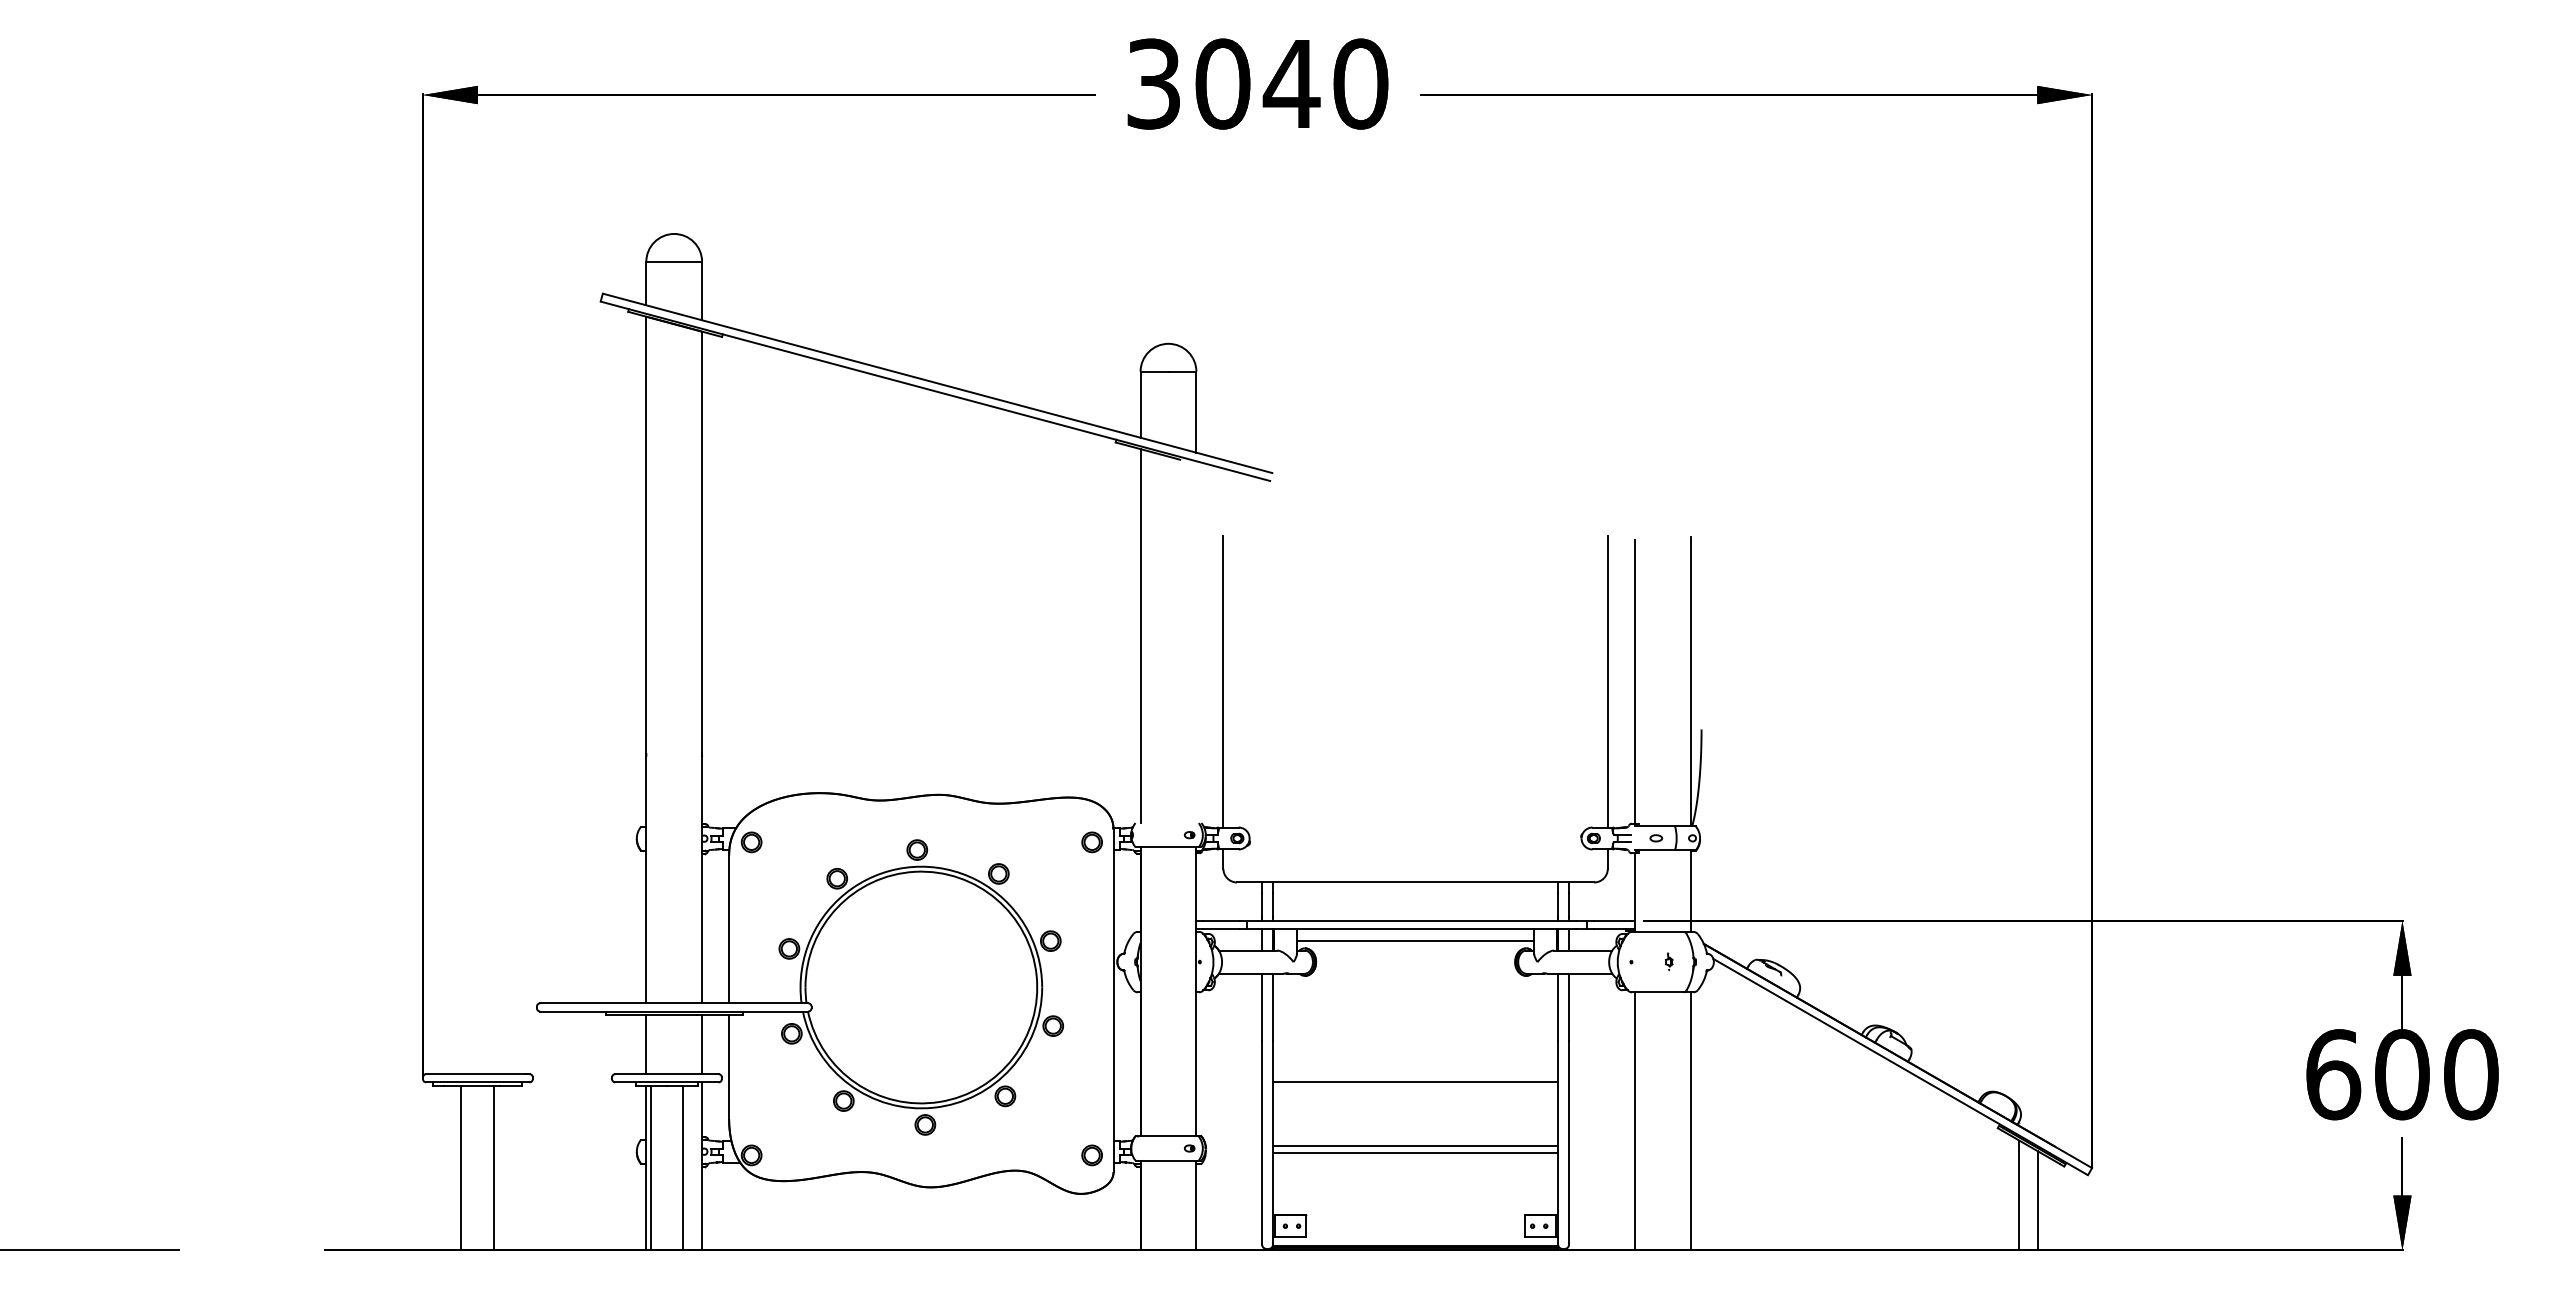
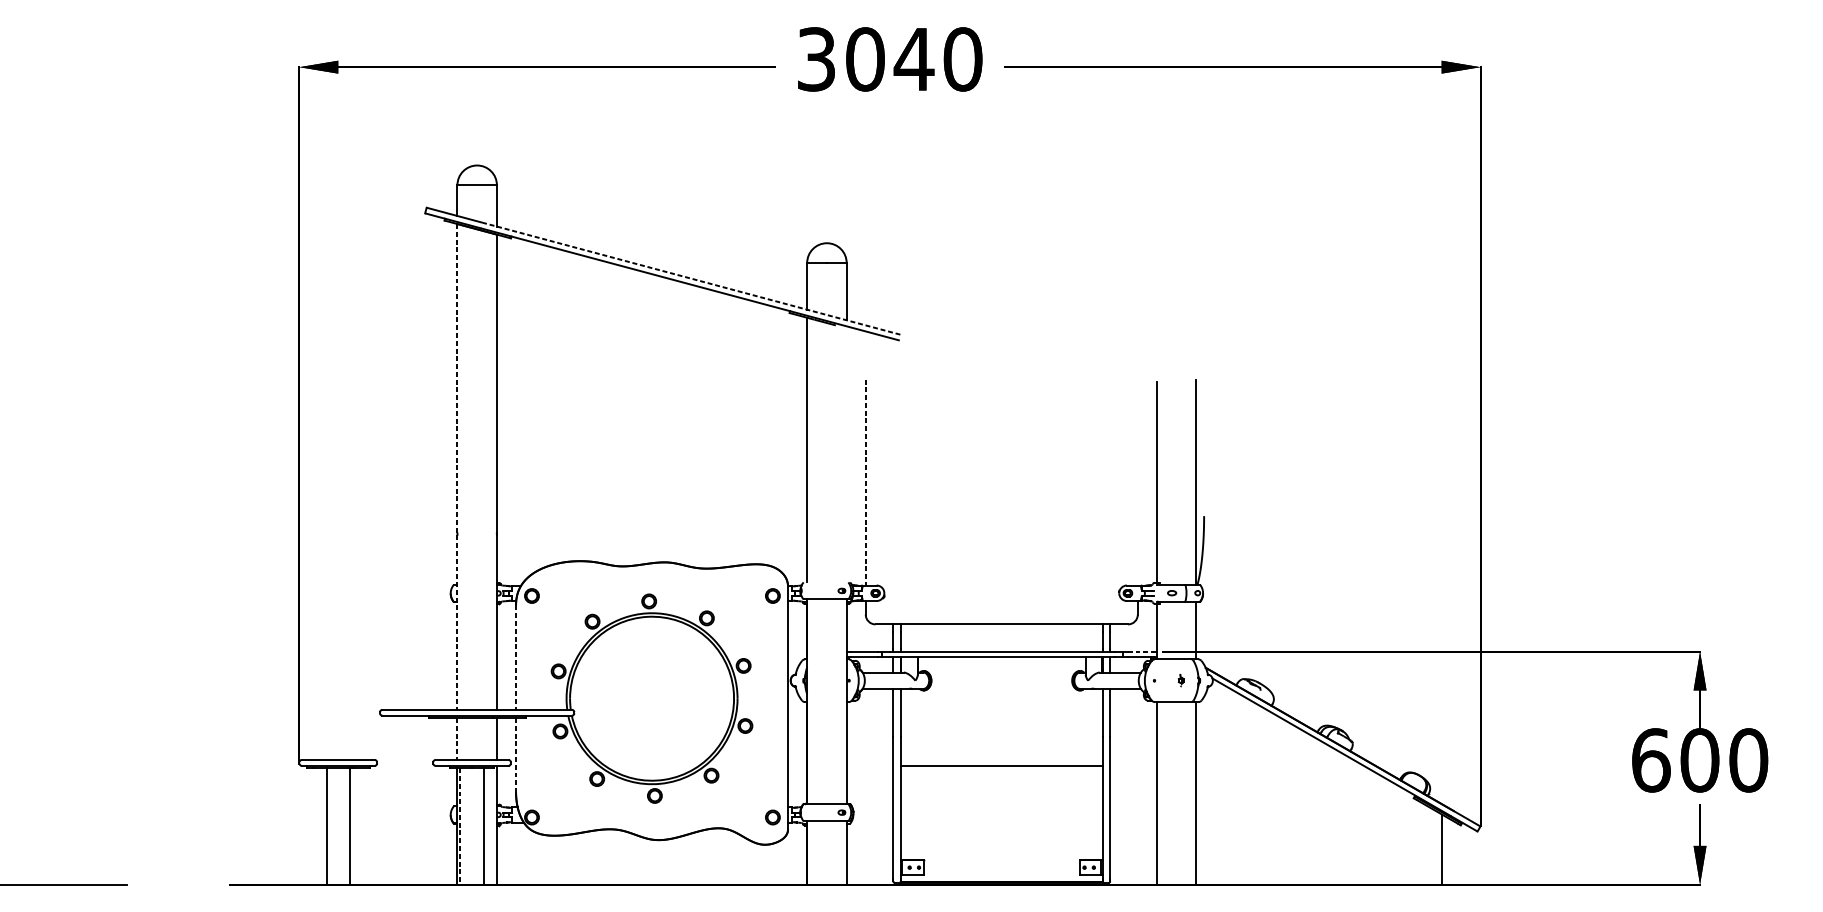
line: (976, 393) -> (691, 278), solid -> dashed
line: (646, 660) -> (457, 467), solid -> dashed
line: (1223, 681) -> (865, 482), solid -> dashed
line: (1607, 681) -> (1137, 482), removed
line: (1612, 920) -> (1141, 651), solid -> dashed
line: (729, 929) -> (516, 657), solid -> dashed
line: (1415, 940) -> (1001, 665), removed
line: (646, 1044) -> (457, 739), solid -> dashed
line: (729, 1067) -> (516, 755), solid -> dashed
line: (1415, 1145) -> (1001, 810), removed
line: (1415, 1153) -> (1001, 816), removed
line: (650, 1168) -> (460, 826), solid -> dashed
line: (2019, 1195) -> (1429, 845), removed

